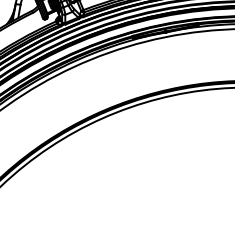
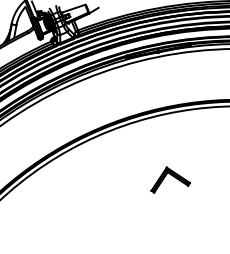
part: (177, 162) -> (170, 179), added

